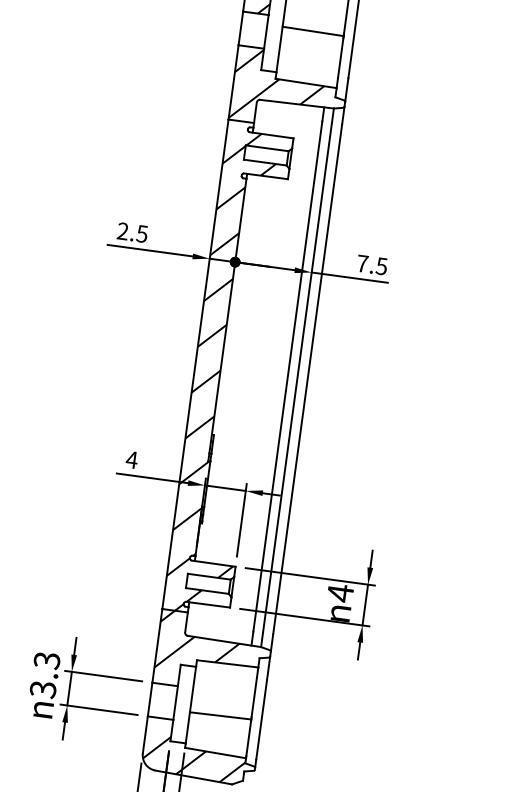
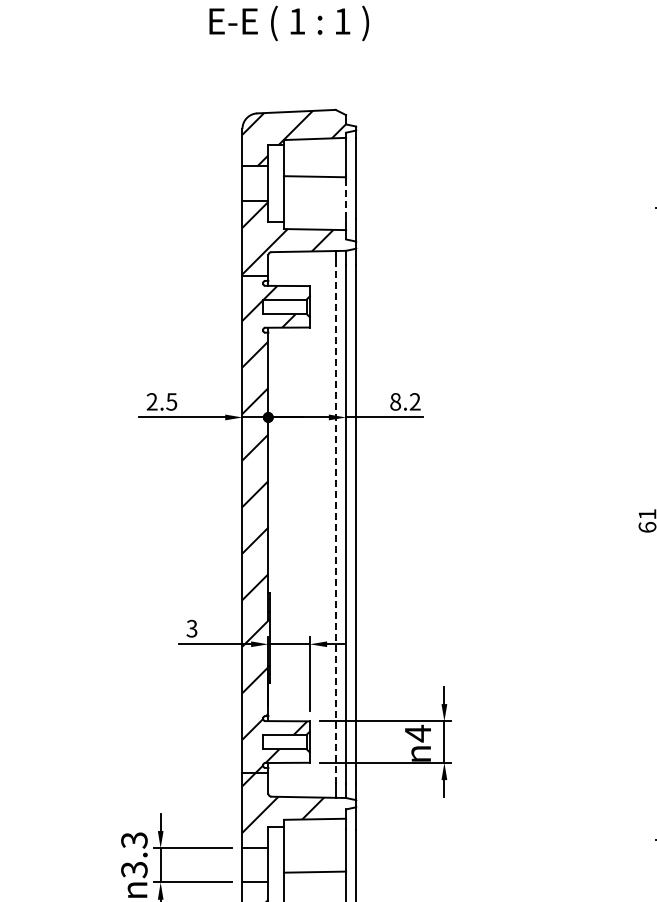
line: (340, 59) -> (346, 200), solid -> dashed
text: (372, 264) -> (405, 401), 7.5 -> 8.2
line: (288, 375) -> (336, 523), solid -> dashed
text: (131, 459) -> (191, 628), 4 -> 3

